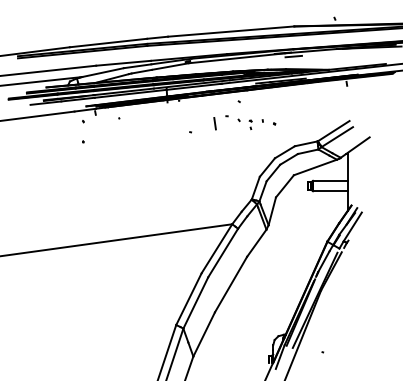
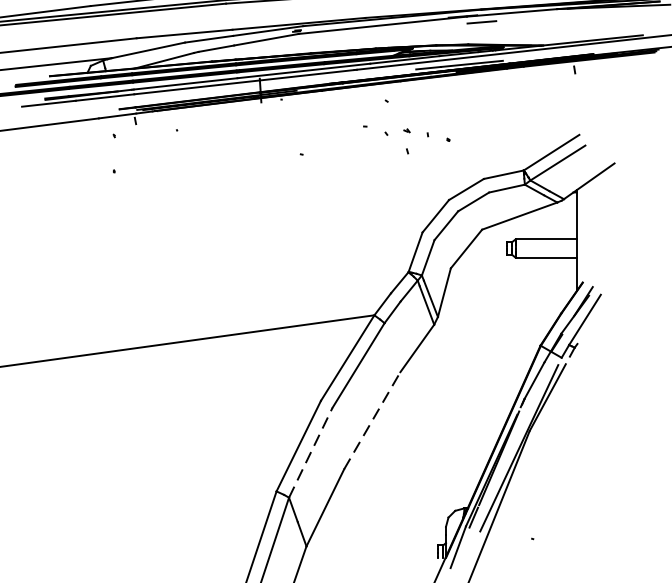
line: (214, 123) -> (343, 139), removed
part: (250, 124) -> (406, 140), size x1.6
line: (231, 284) -> (373, 420), solid -> dashed
line: (195, 302) -> (310, 451), solid -> dashed

